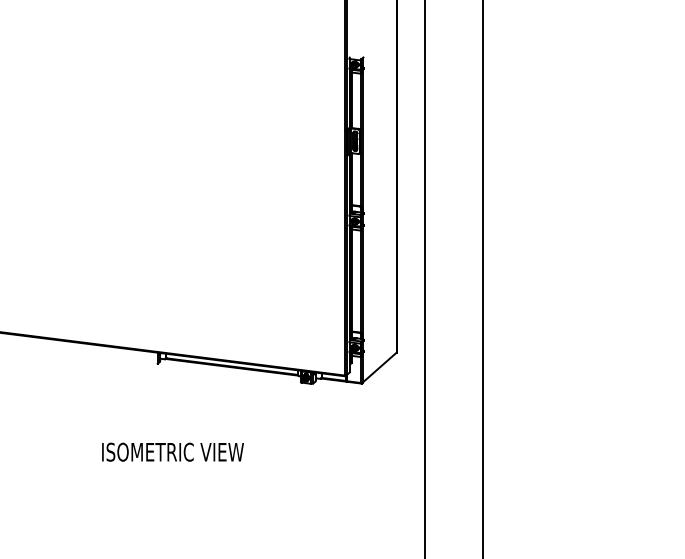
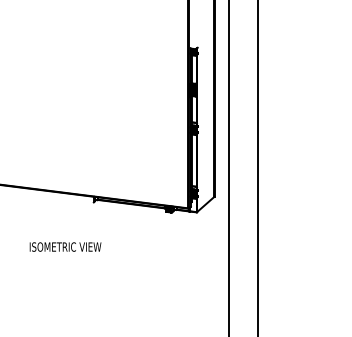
text: (172, 451) -> (65, 246), moved

